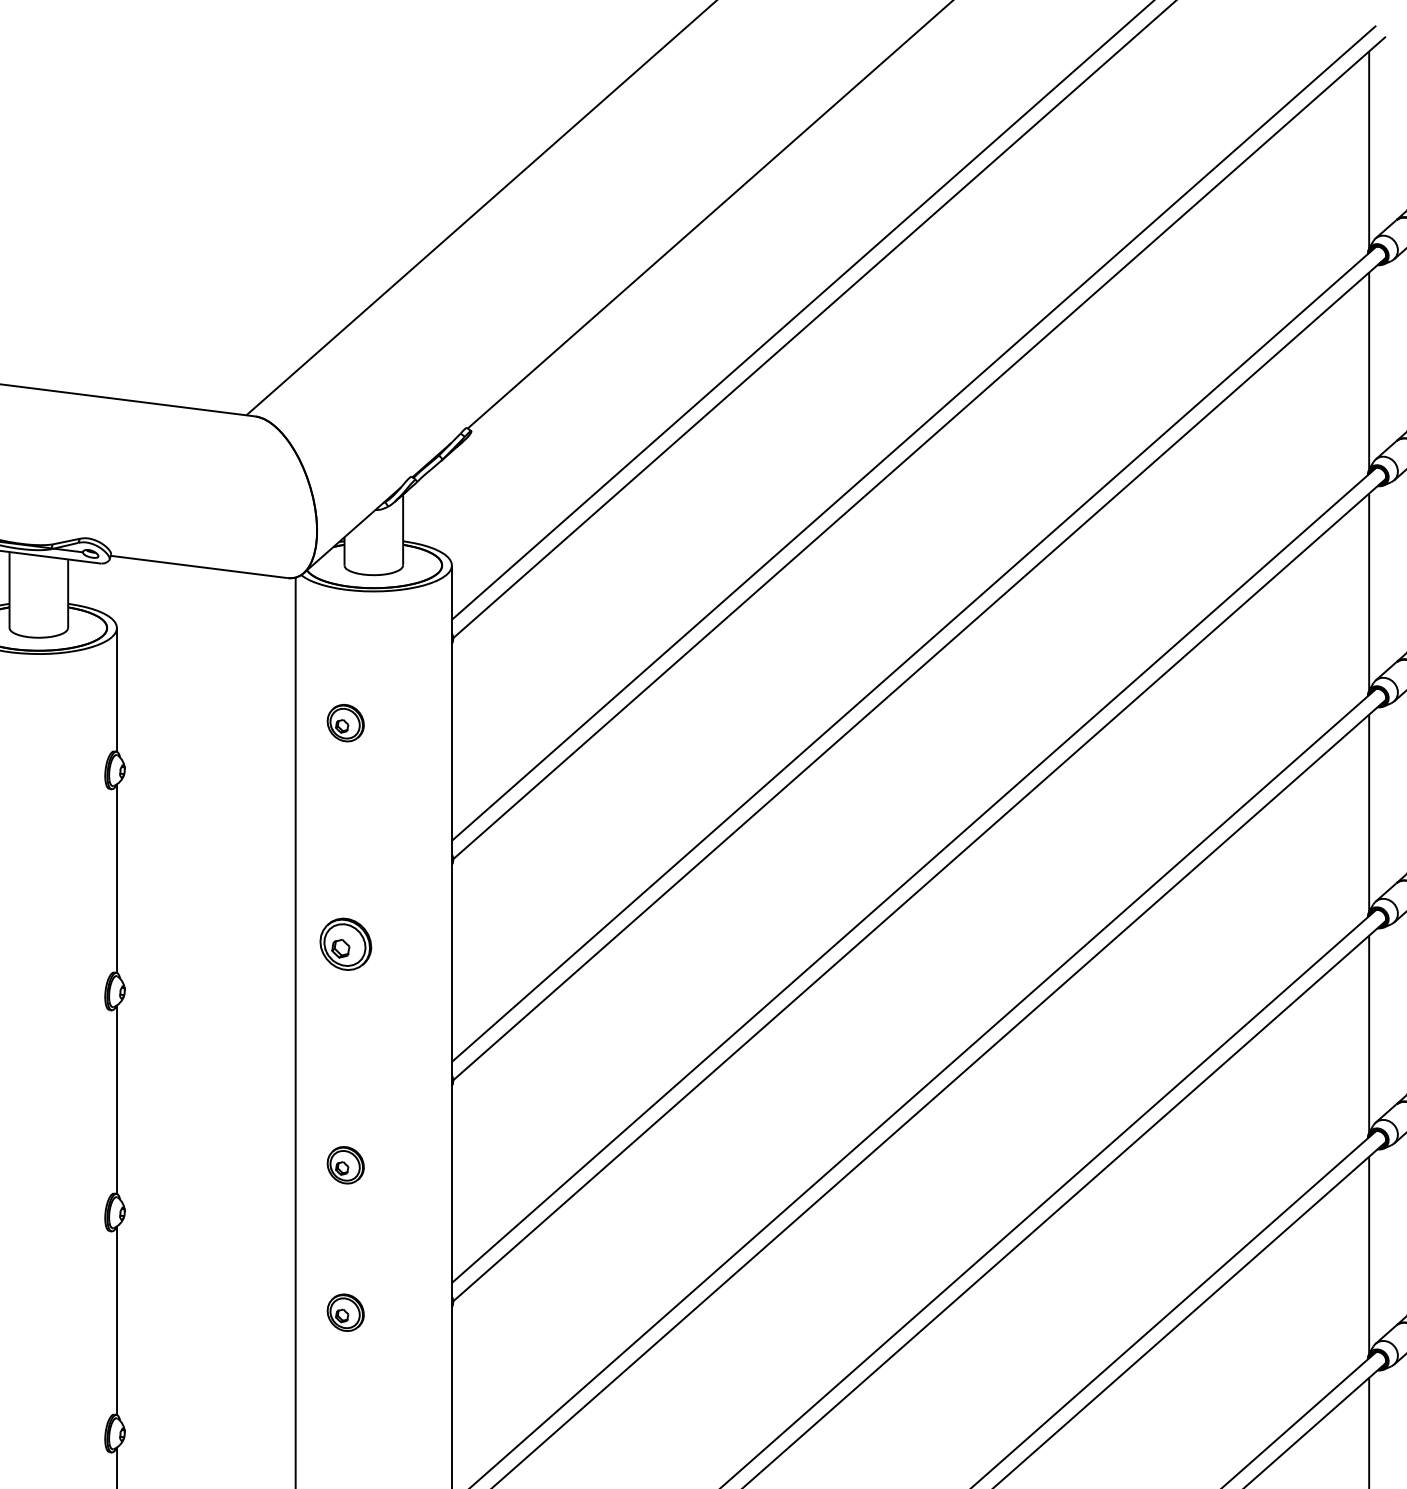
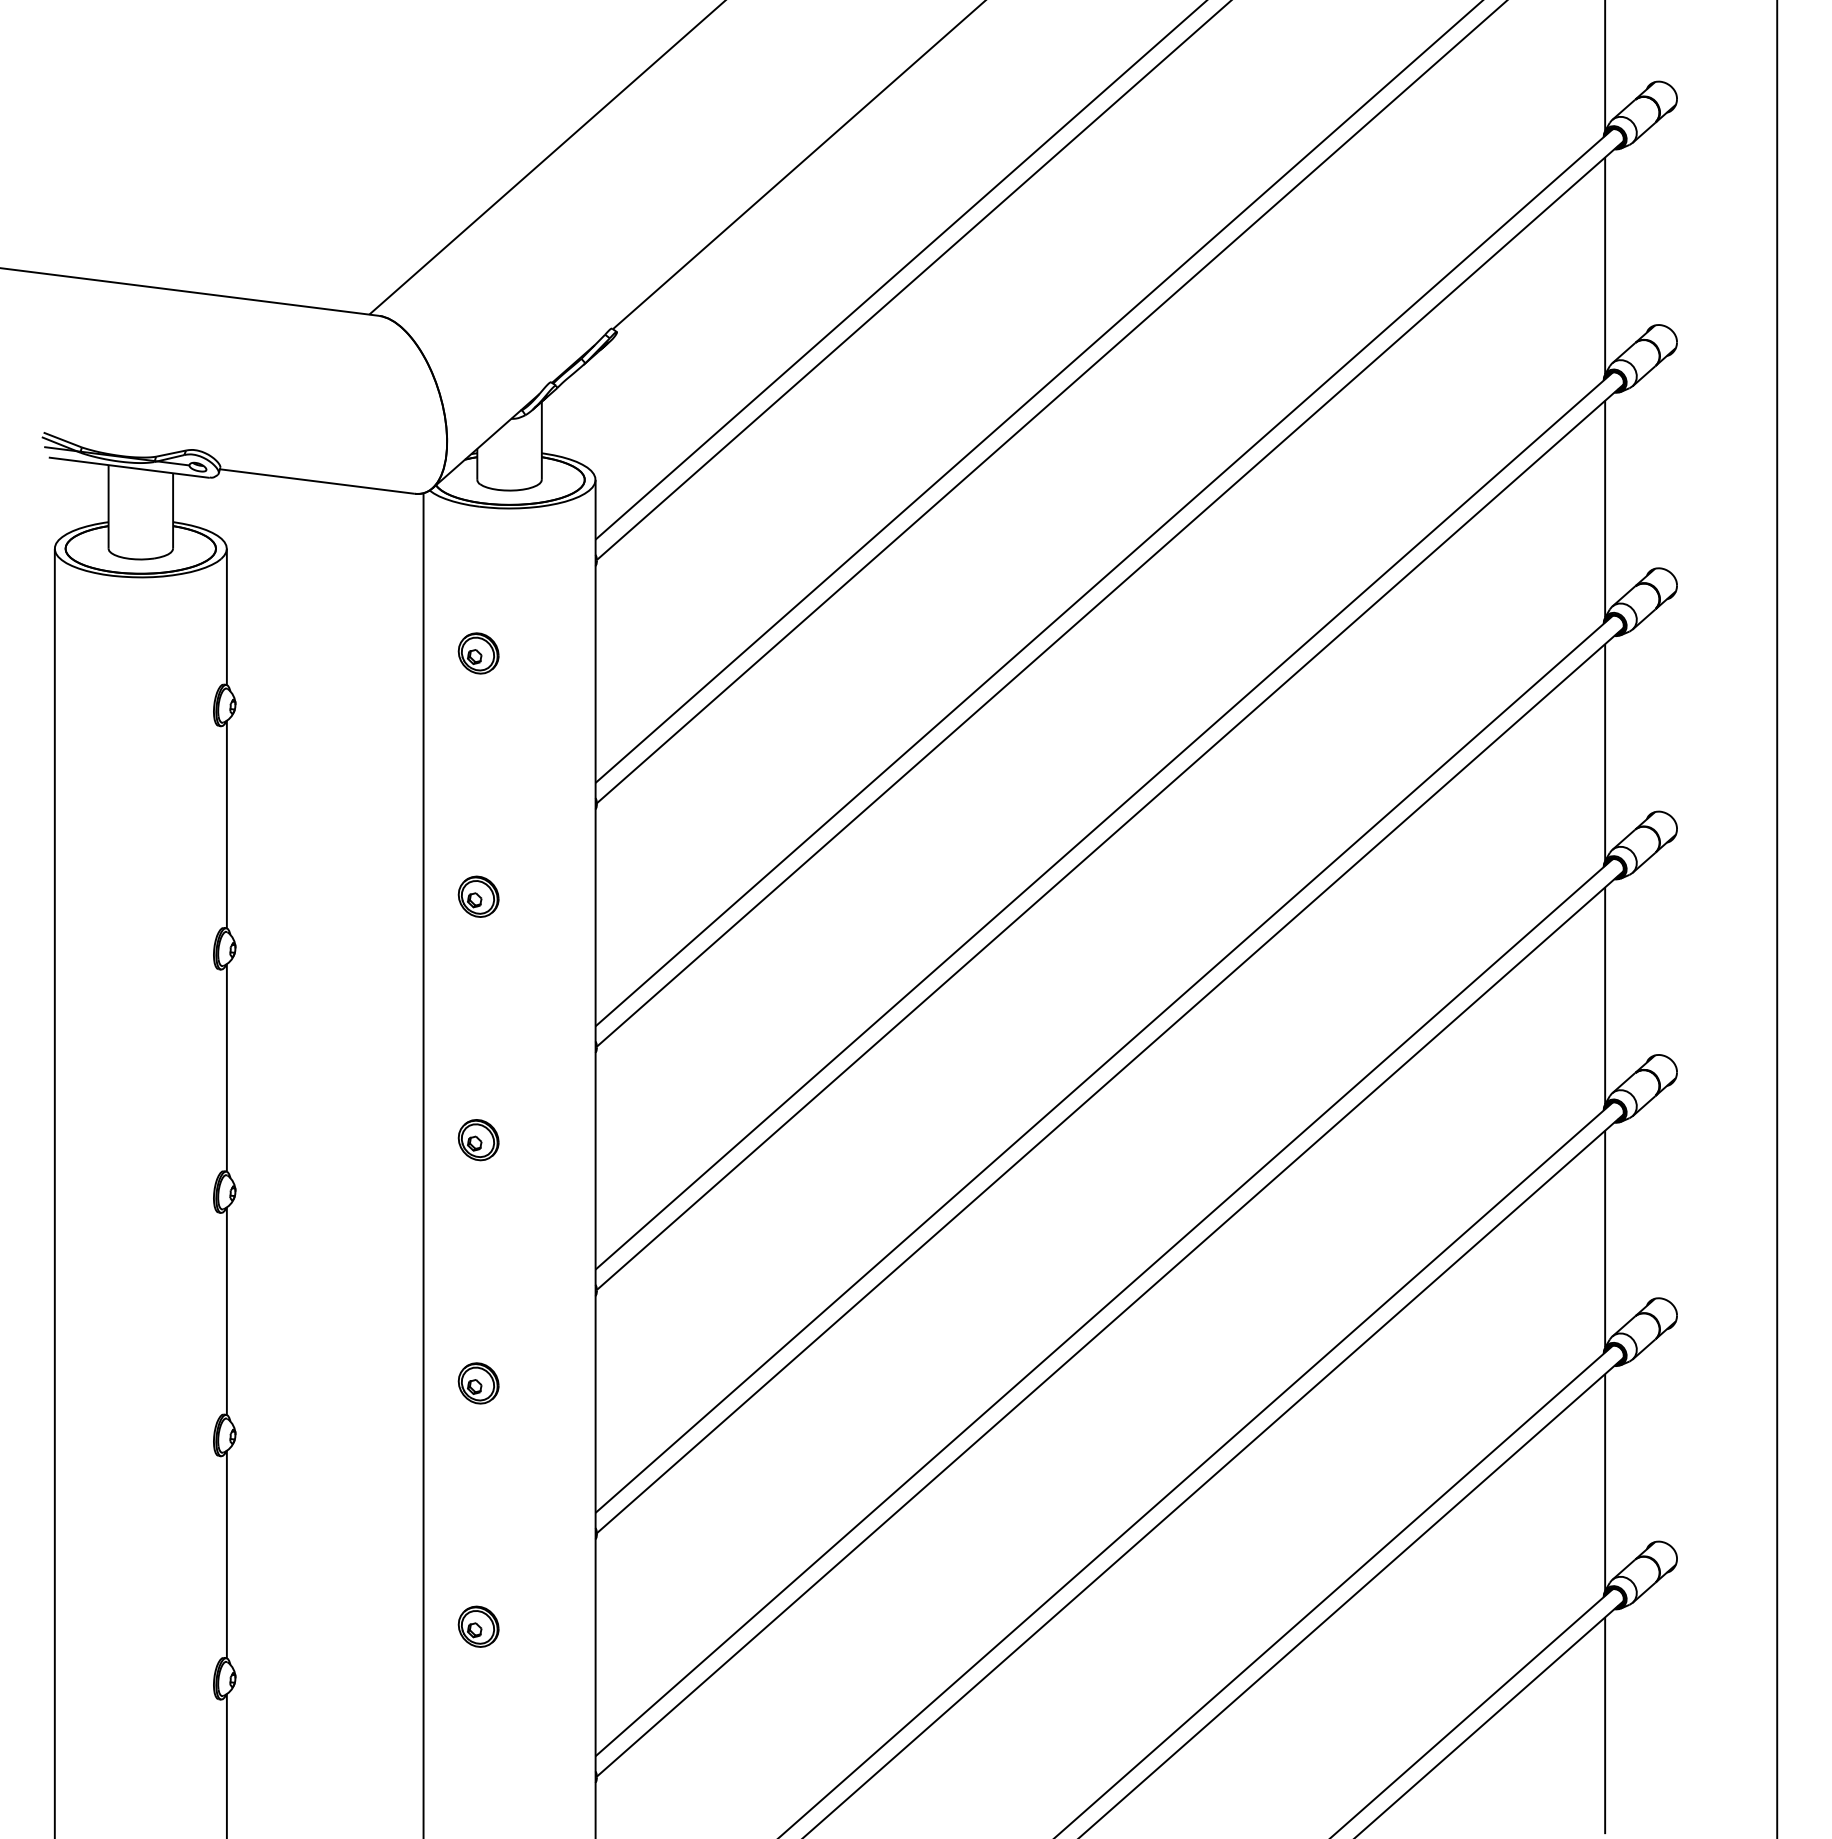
part: (345, 943) -> (478, 896), size x0.71
part: (345, 1312) -> (478, 1383), moved

